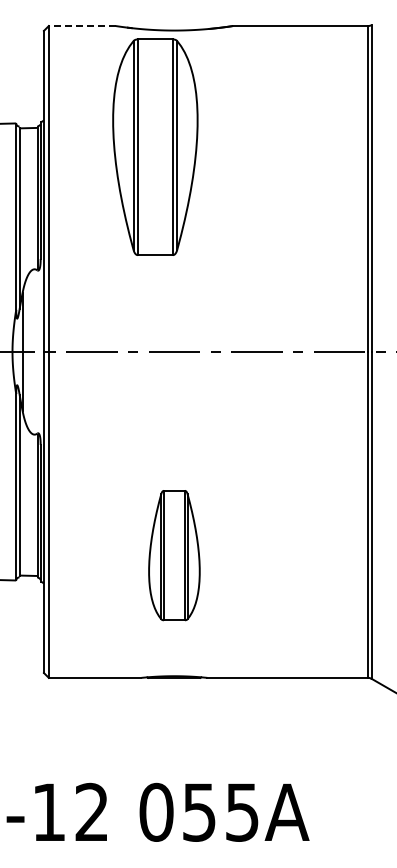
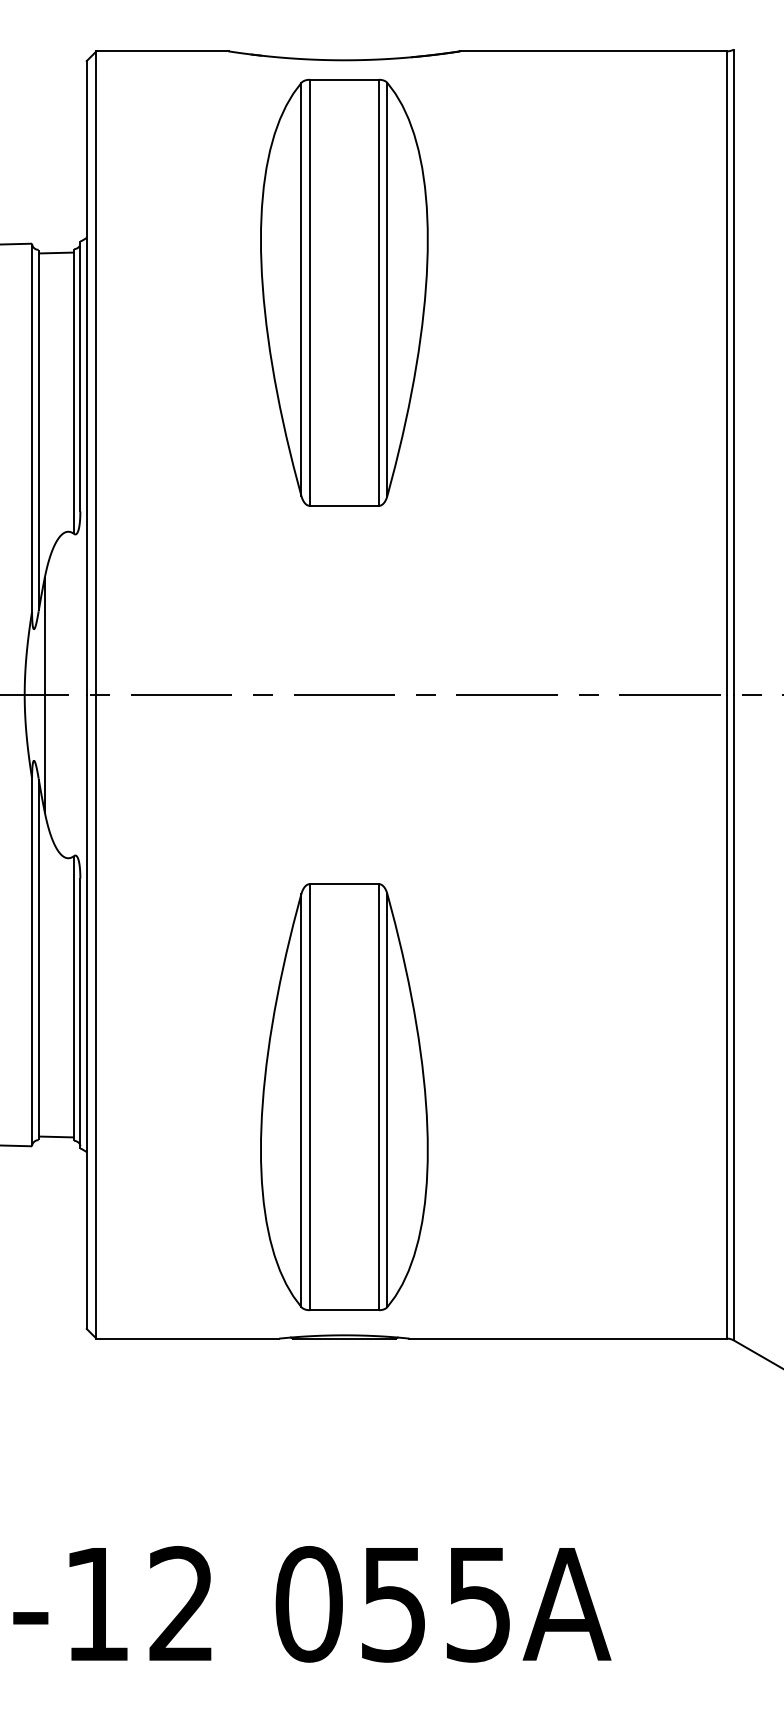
line: (81, 26) -> (160, 52), dashed -> solid
part: (155, 146) -> (344, 291), moved
part: (174, 555) -> (344, 1096), size x1.67

